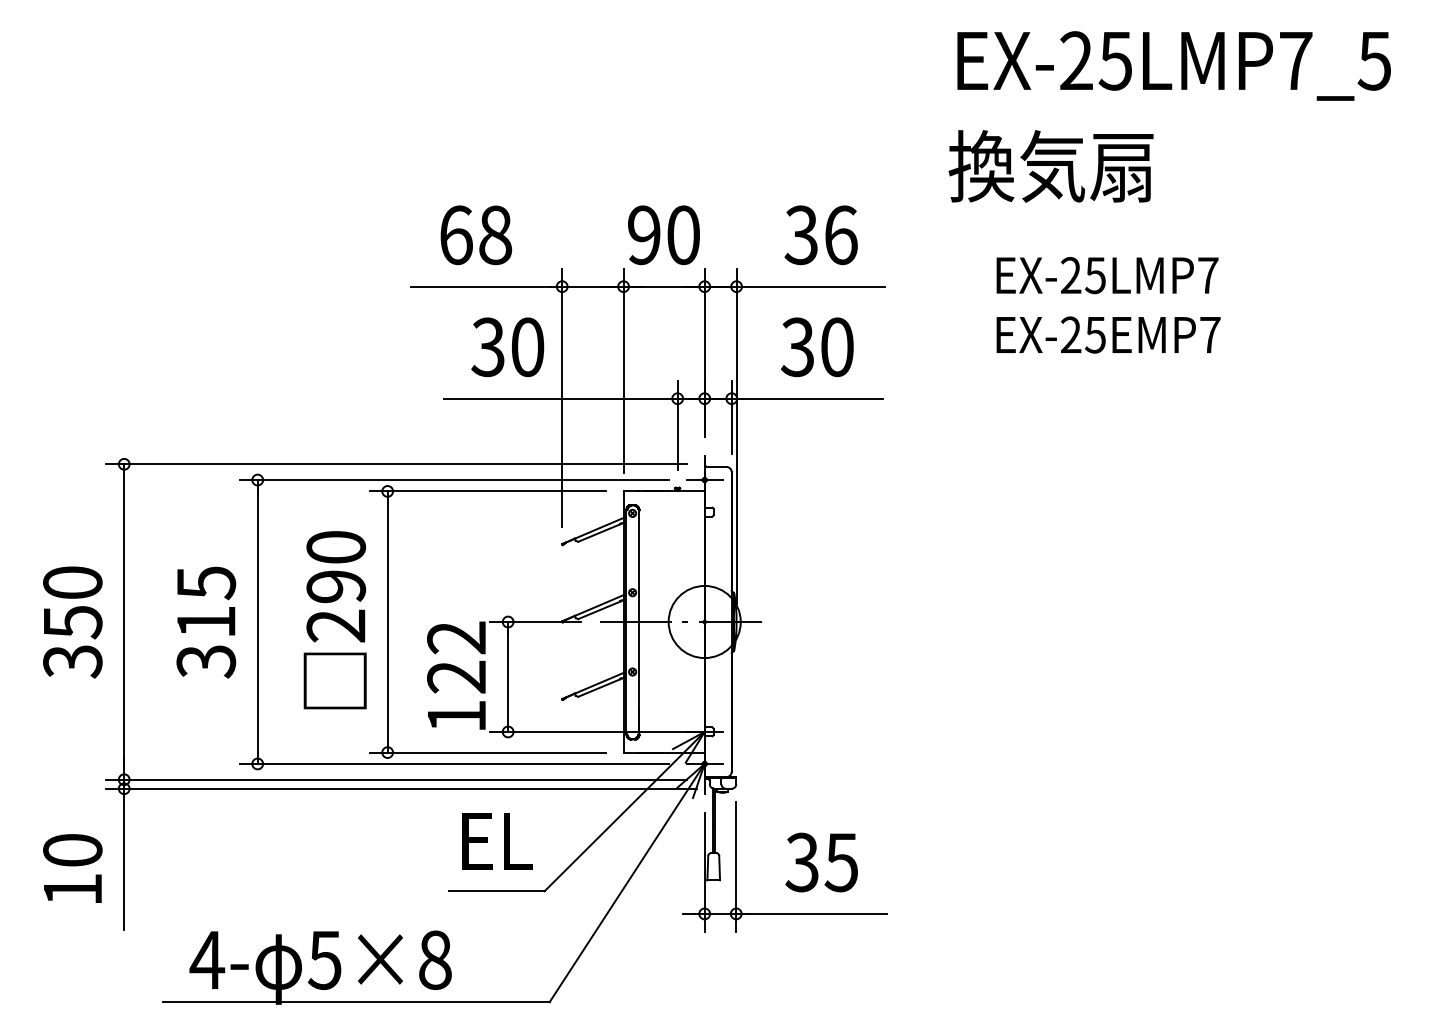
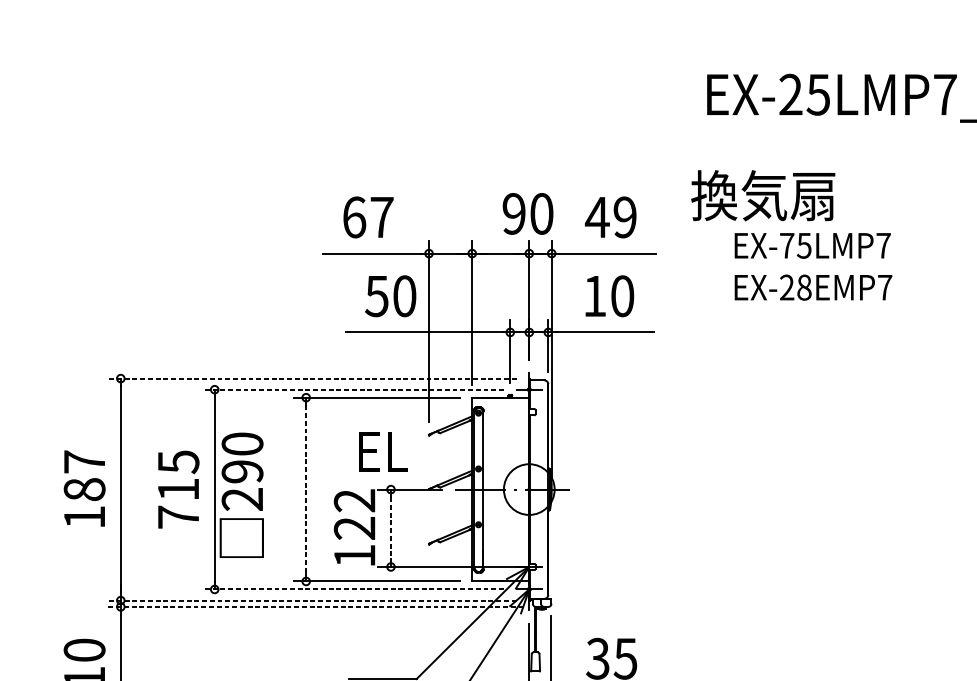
text: (1050, 166) -> (762, 195), moved
text: (495, 235) -> (382, 217), 68 -> 67
text: (663, 235) -> (527, 214), moved
text: (820, 235) -> (610, 217), 36 -> 49
text: (1071, 275) -> (787, 245), EX-25LMP7 -> EX-75LMP7
text: (1095, 334) -> (804, 287), EX-25EMP7 -> EX-28EMP7
text: (487, 346) -> (376, 295), 30 -> 50
text: (796, 347) -> (593, 296), 30 -> 10
line: (395, 464) -> (311, 378), solid -> dashed
line: (453, 480) -> (352, 390), solid -> dashed
text: (334, 620) -> (241, 495), moved
text: (72, 622) -> (84, 489), 350 -> 187
line: (387, 622) -> (306, 489), solid -> dashed
text: (206, 661) -> (178, 517), 315 -> 715
line: (508, 677) -> (391, 528), solid -> dashed
line: (453, 763) -> (352, 589), solid -> dashed
line: (395, 779) -> (311, 600), solid -> dashed
line: (400, 788) -> (315, 606), solid -> dashed
text: (497, 841) -> (383, 451), moved

